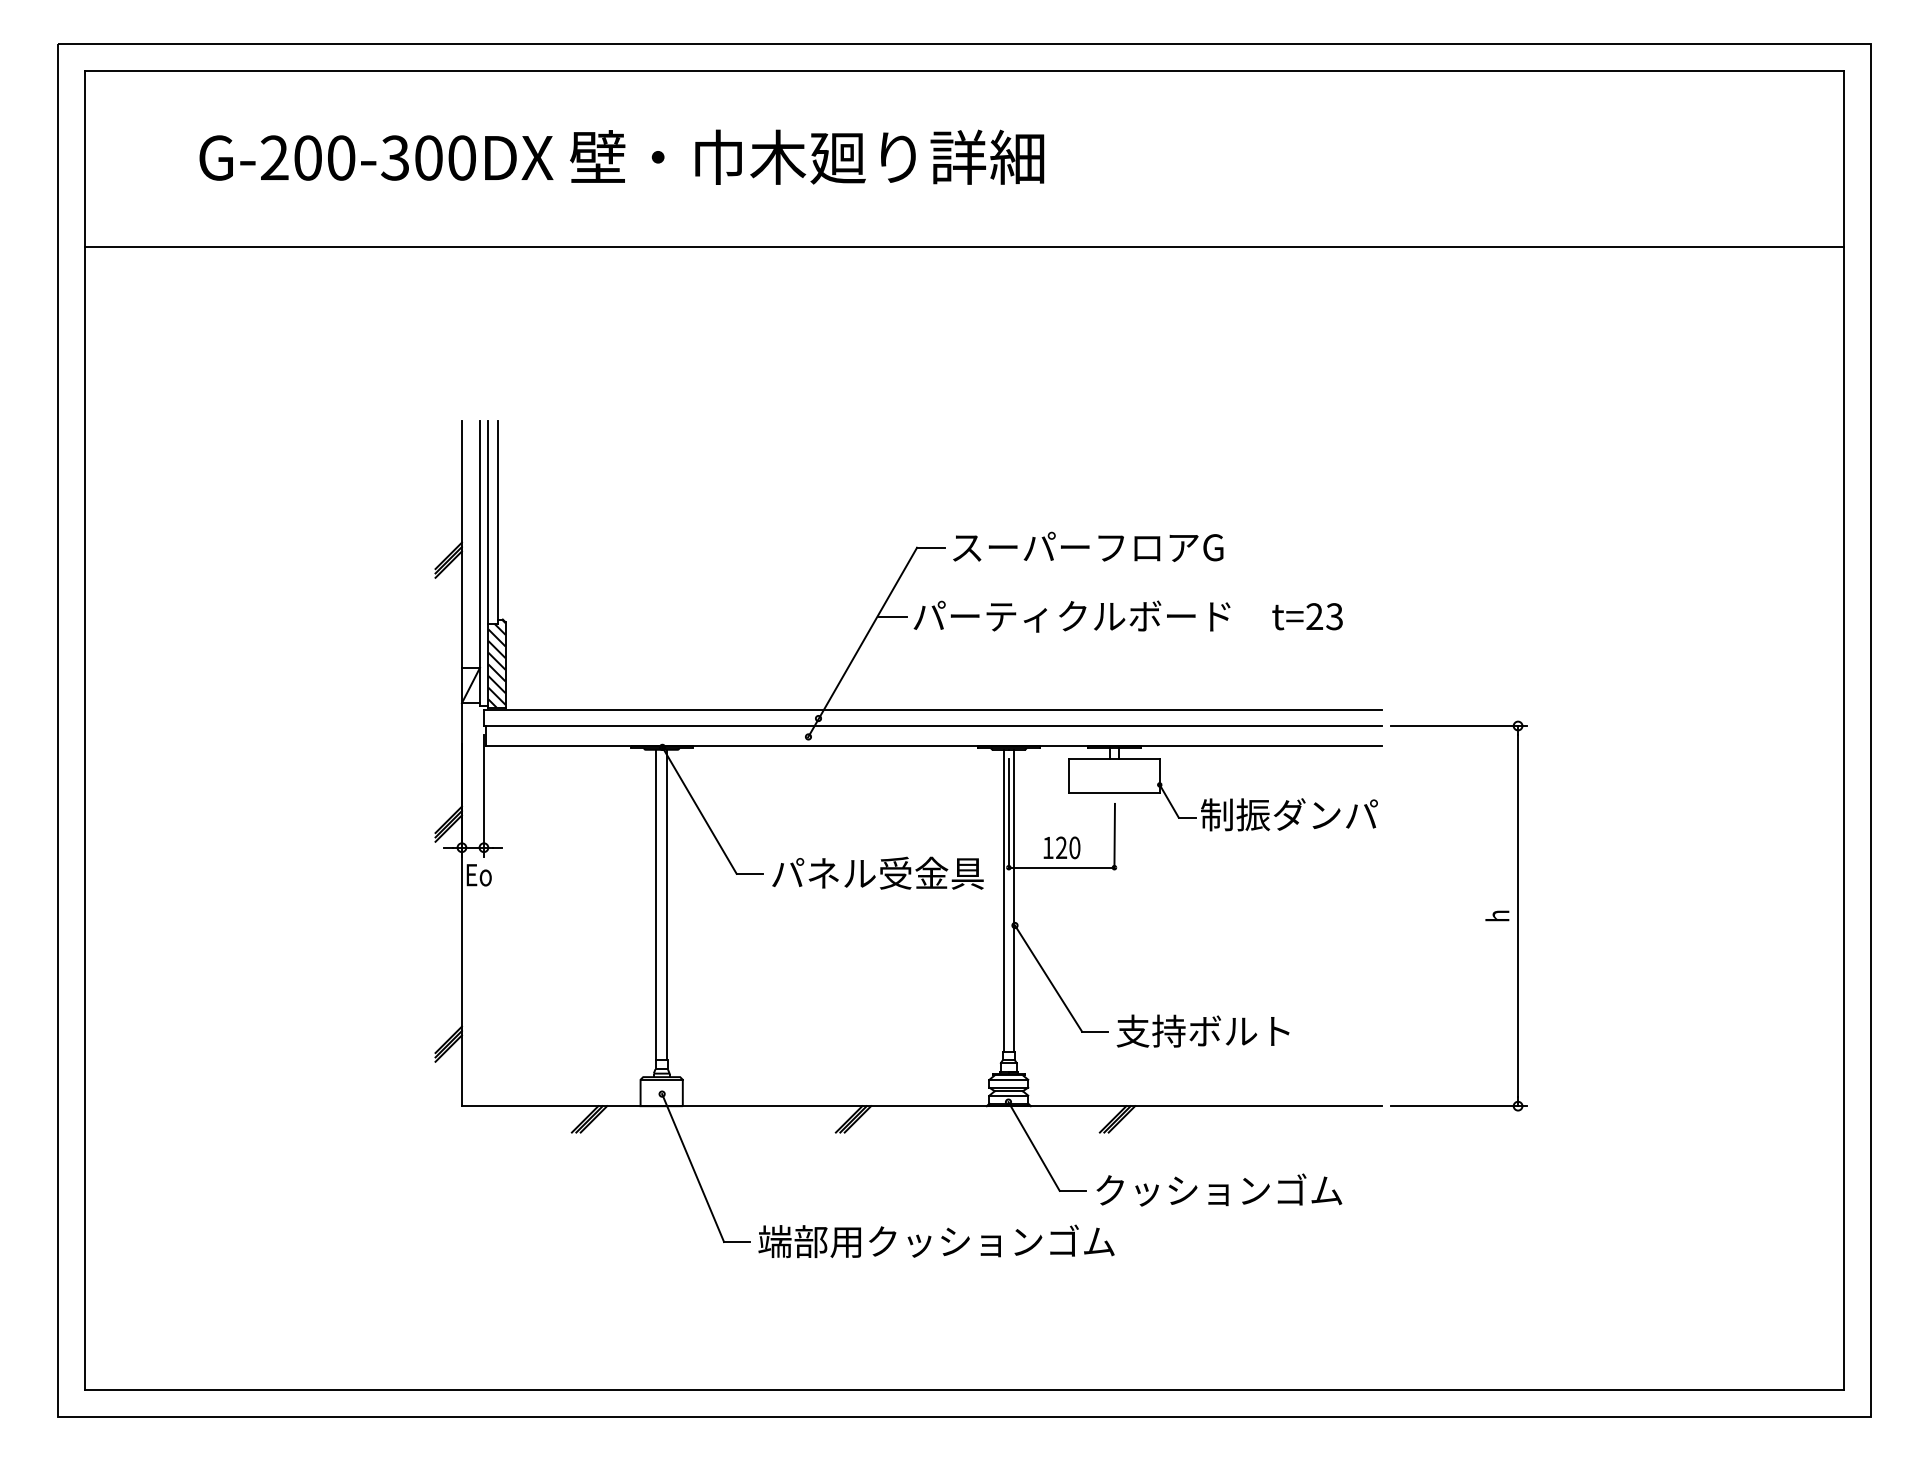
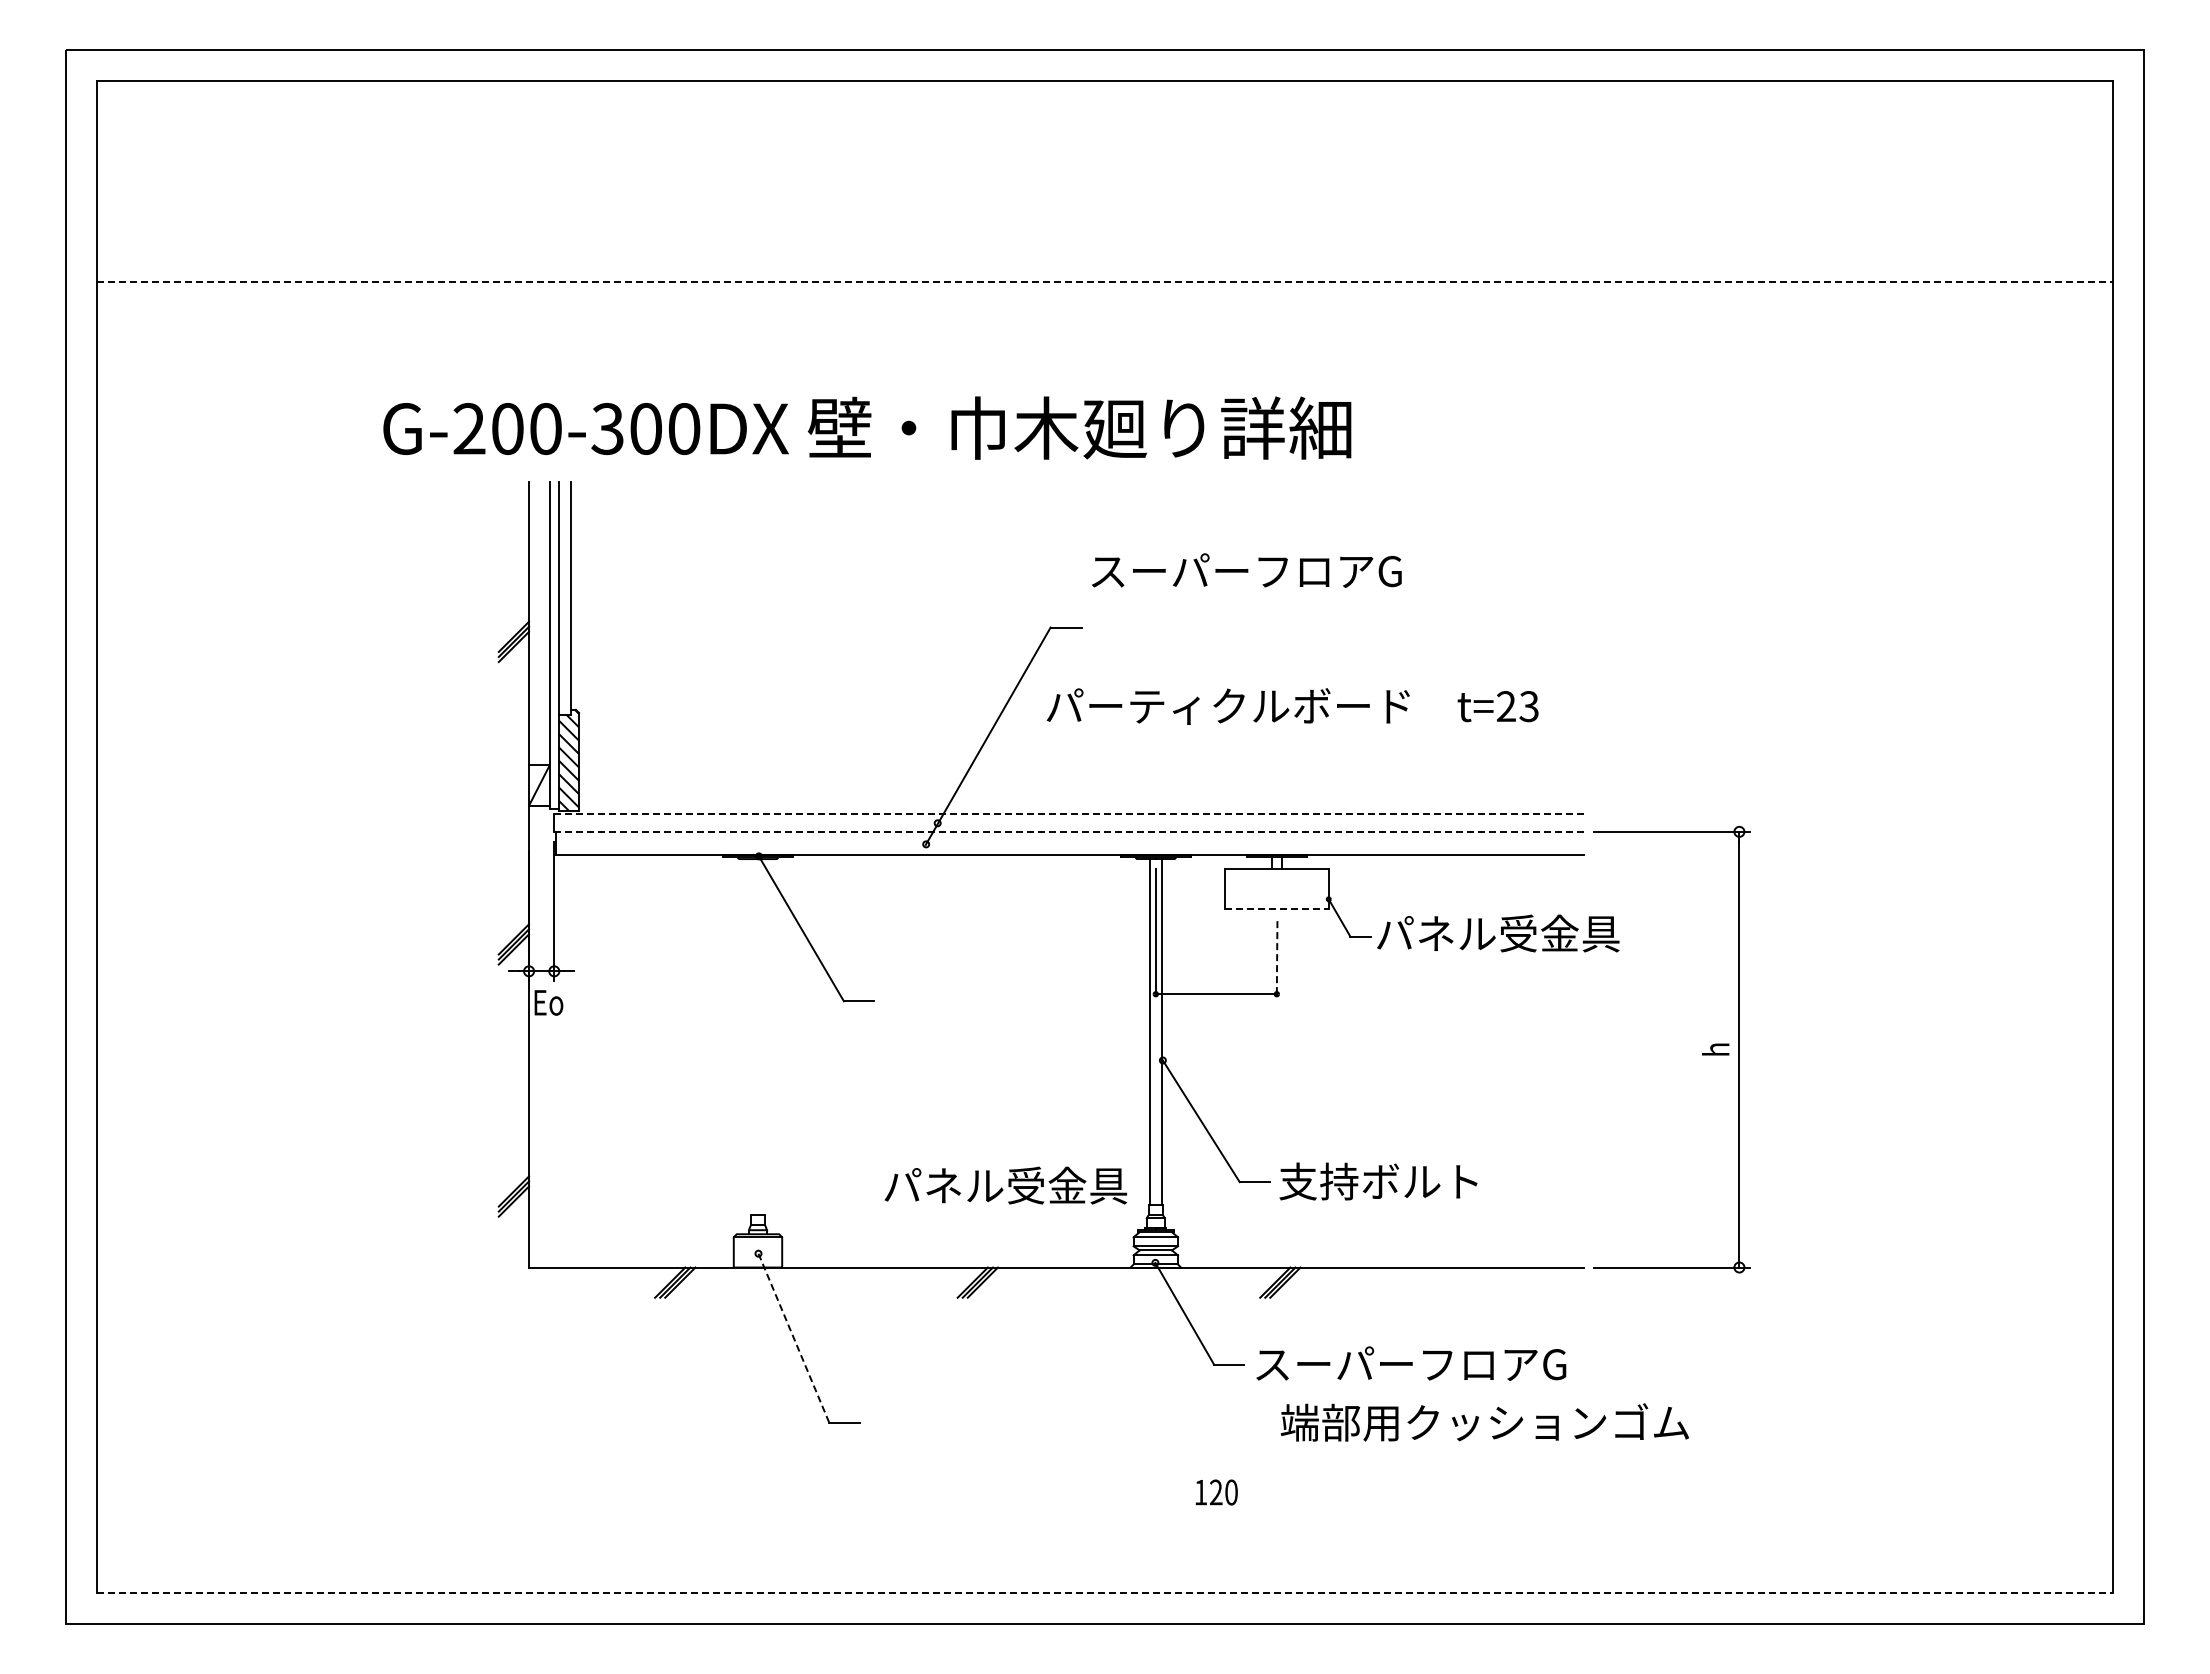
text: (622, 156) -> (867, 427), moved
line: (964, 246) -> (1105, 282), solid -> dashed
text: (1087, 546) -> (1246, 570), moved
line: (892, 616) -> (1022, 706), removed
line: (933, 709) -> (1069, 813), solid -> dashed
line: (933, 725) -> (1069, 831), solid -> dashed
line: (1114, 792) -> (1276, 908), solid -> dashed
text: (1306, 814) -> (1497, 933), 制振ダンパ -> パネル受金具
line: (1115, 835) -> (1277, 957), solid -> dashed
text: (1061, 847) -> (1216, 1492), moved
text: (877, 873) -> (1005, 1185), moved
line: (656, 905) -> (751, 1037), removed
line: (667, 905) -> (764, 1037), removed
line: (692, 1168) -> (793, 1338), solid -> dashed
text: (1231, 1189) -> (1411, 1363), クッションゴム -> スーパーフロアG
text: (936, 1241) -> (1484, 1422), moved
line: (964, 1390) -> (1105, 1593), solid -> dashed

